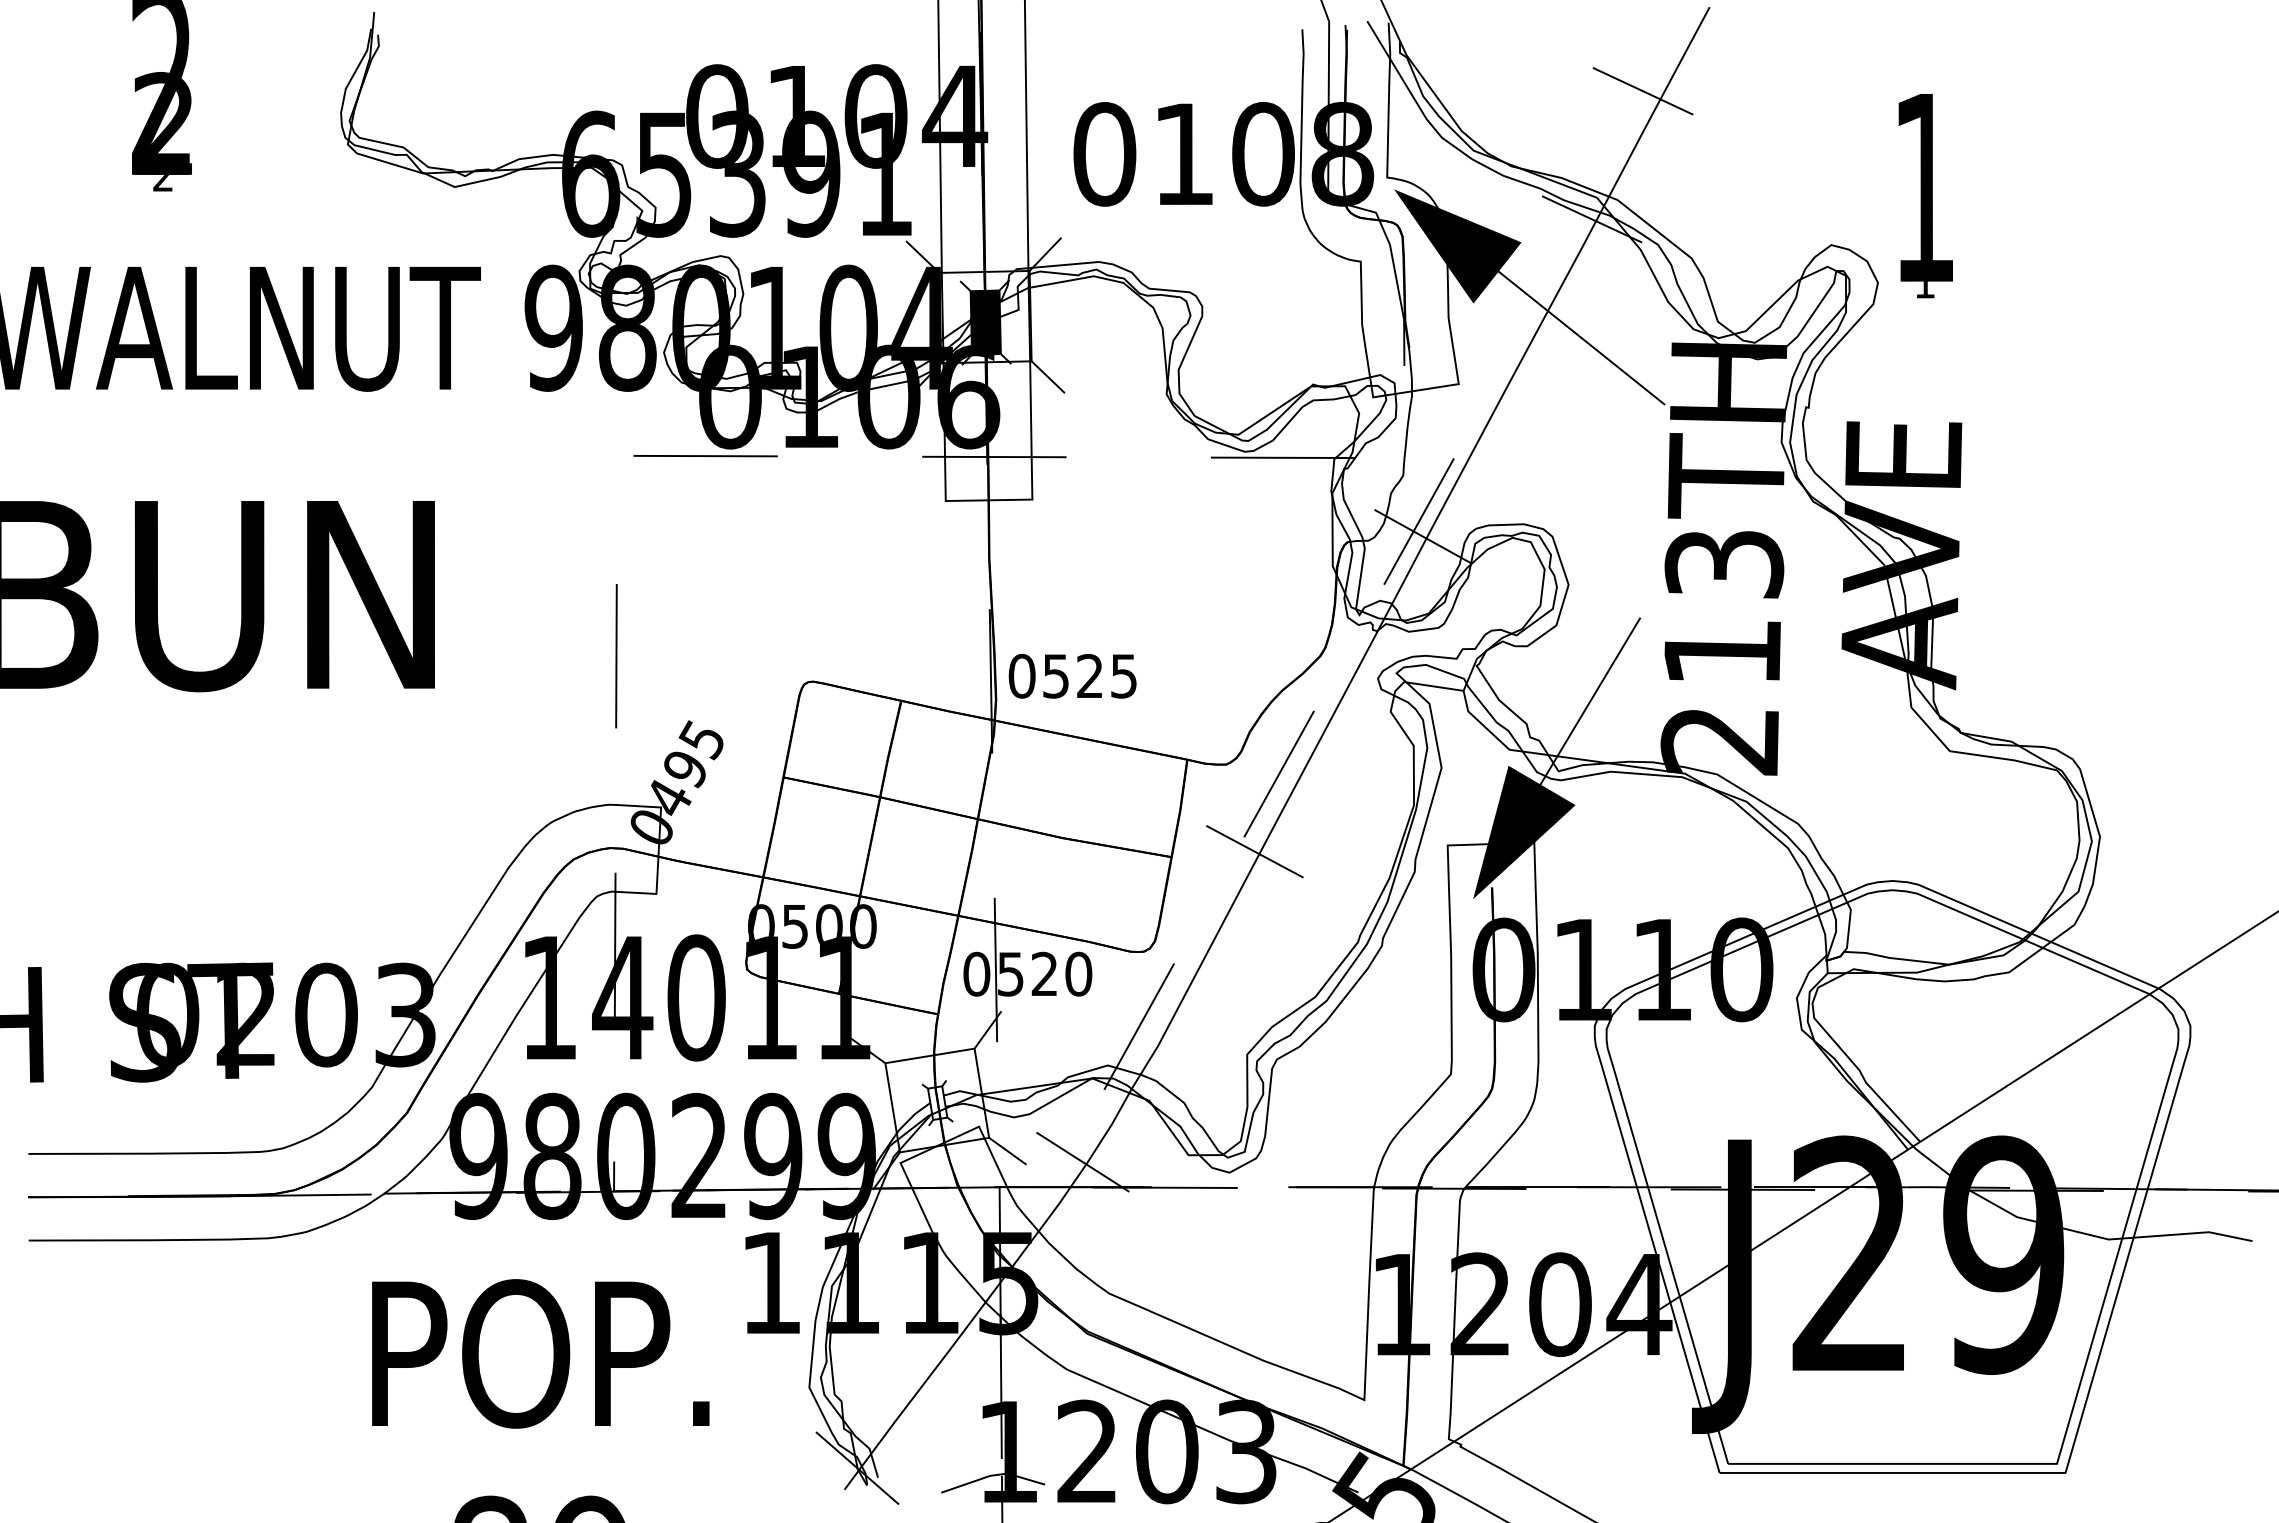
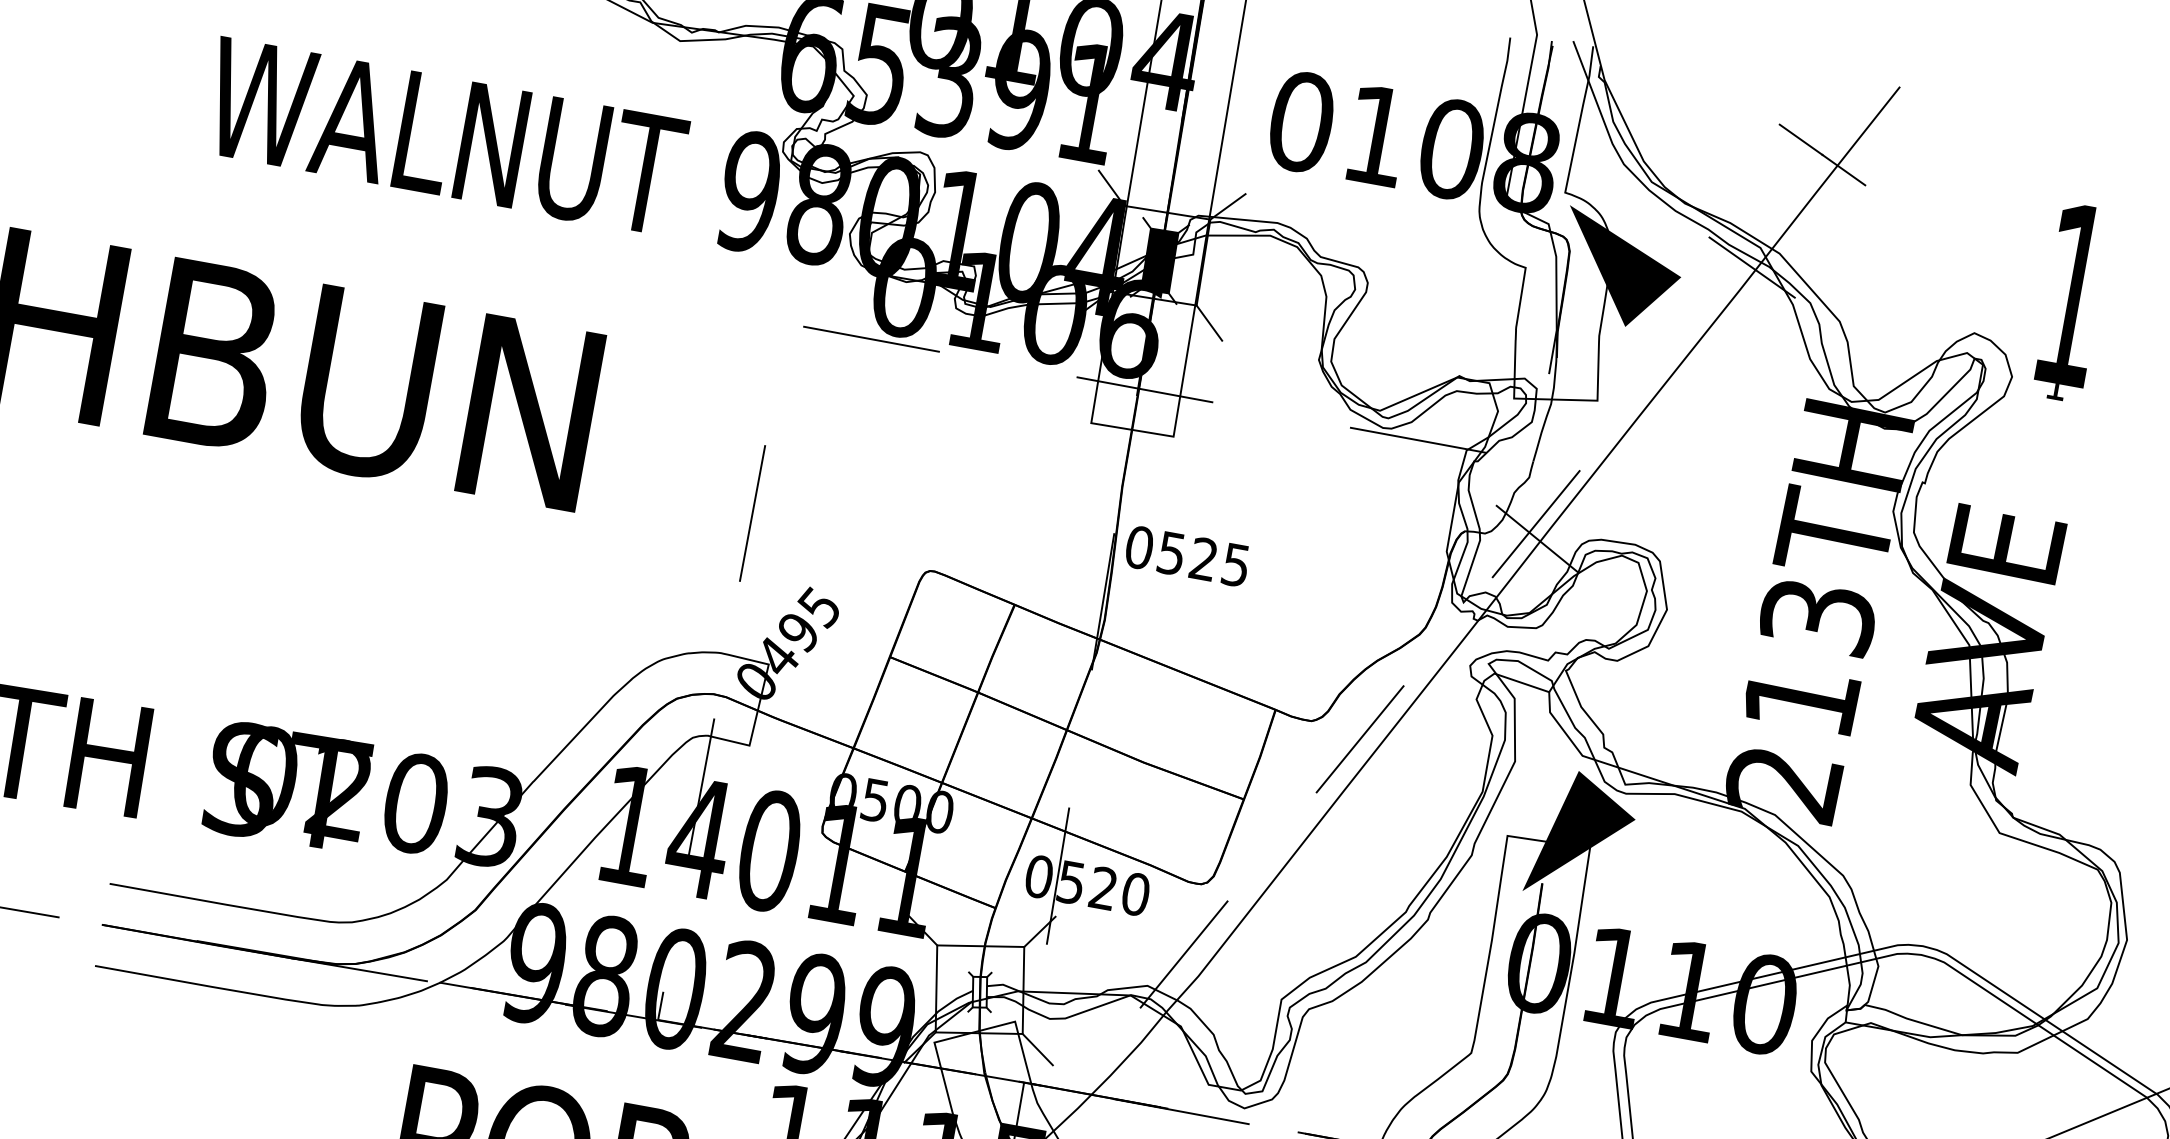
line: (1581, 337) -> (1721, 377), removed
text: (1072, 675) -> (1187, 555), moved
line: (1589, 701) -> (1666, 723), removed
line: (1254, 851) -> (1323, 808), removed
line: (1082, 1162) -> (1106, 1073), removed

